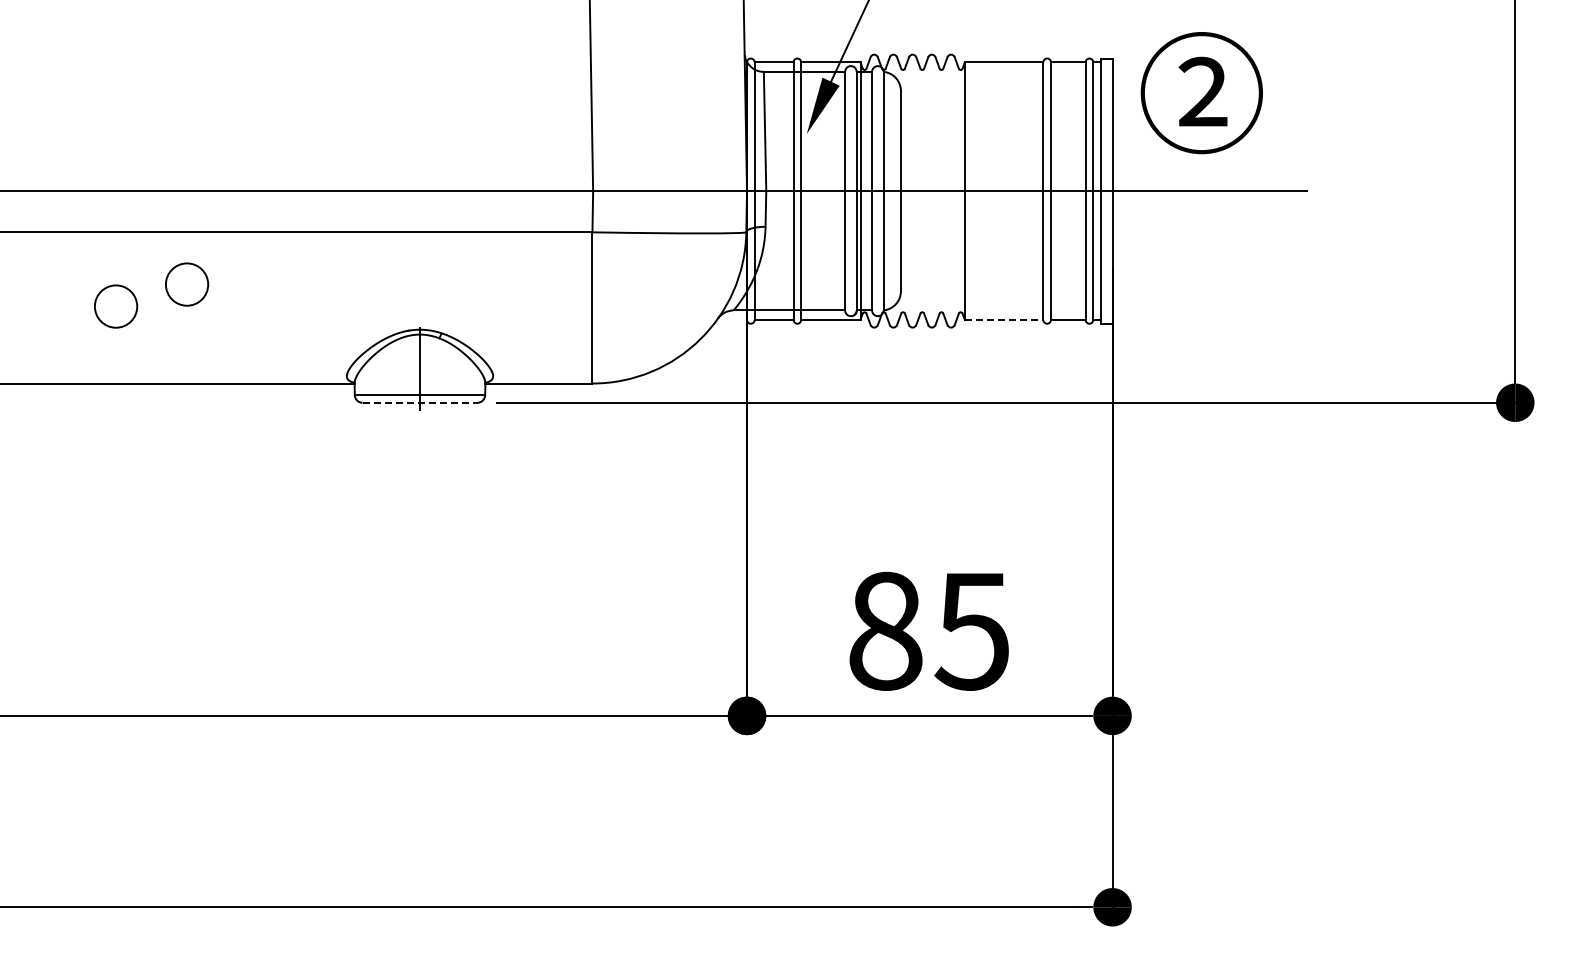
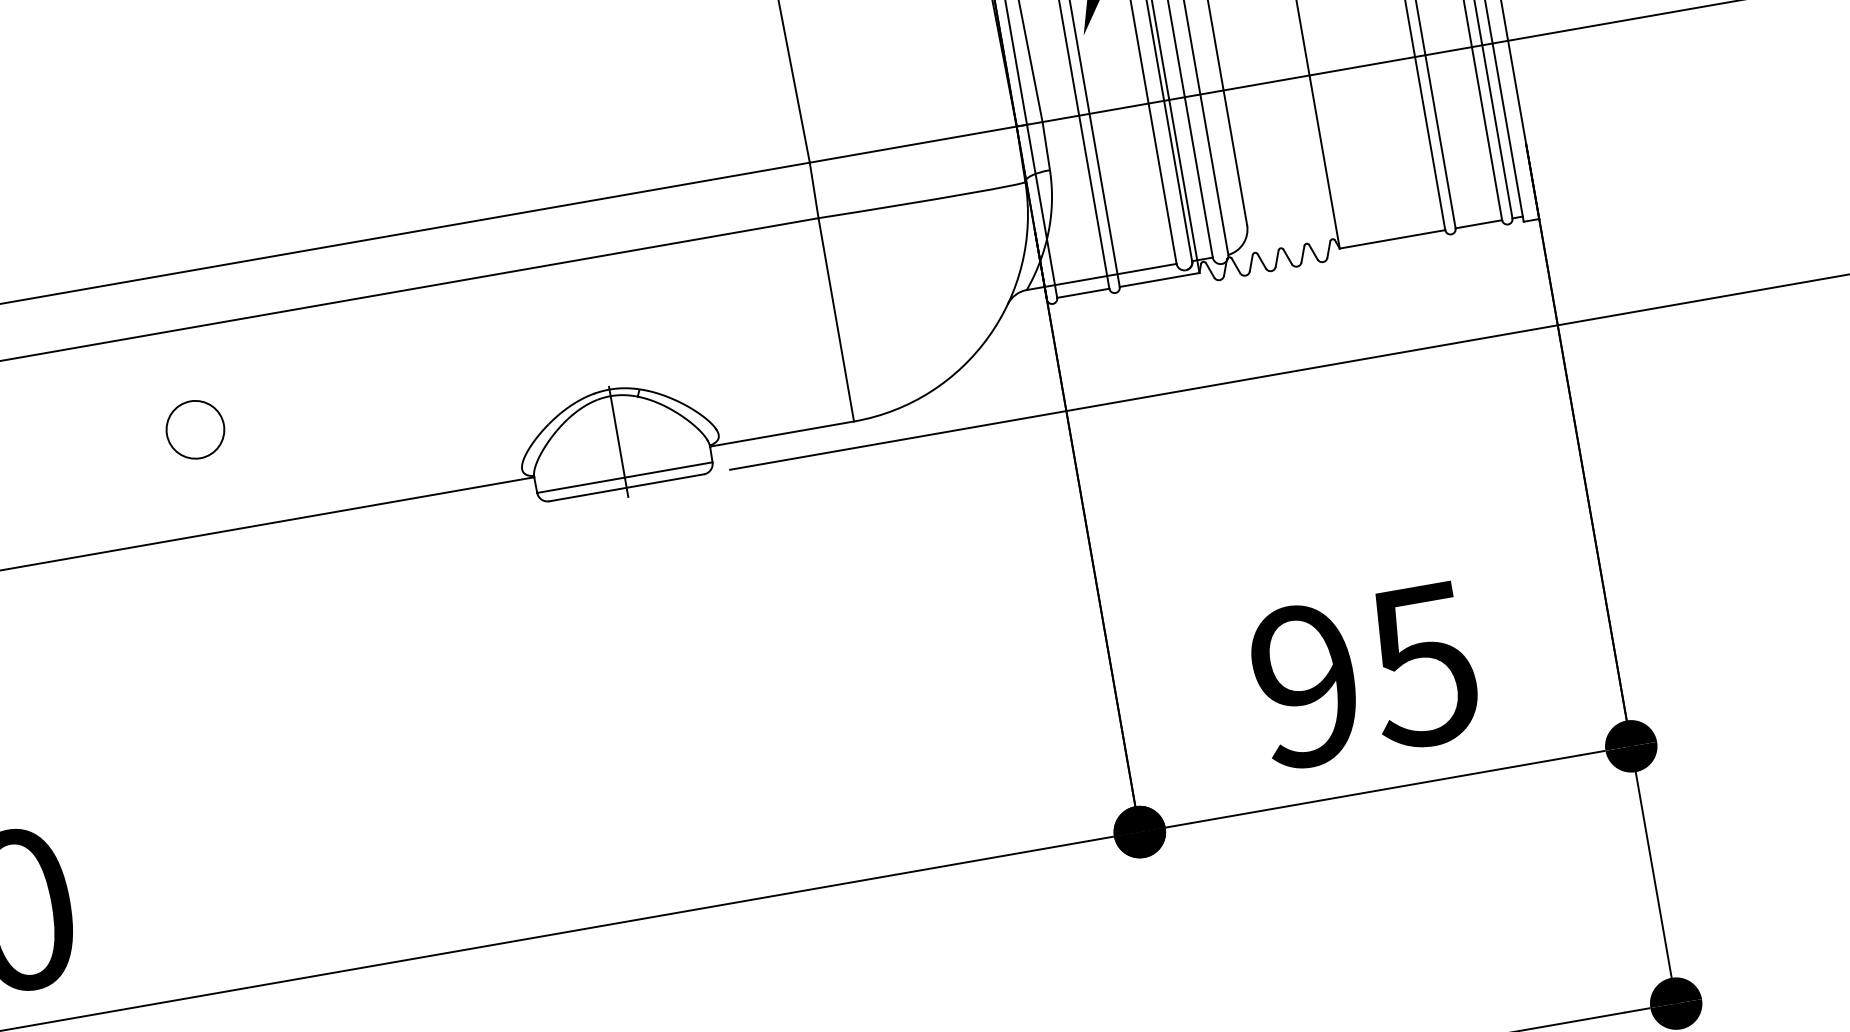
circle: (187, 284) -> (286, 383), removed
line: (1004, 319) -> (1392, 238), dashed -> solid
line: (419, 402) -> (625, 487), dashed -> solid
text: (885, 630) -> (1305, 684), 85 -> 95

